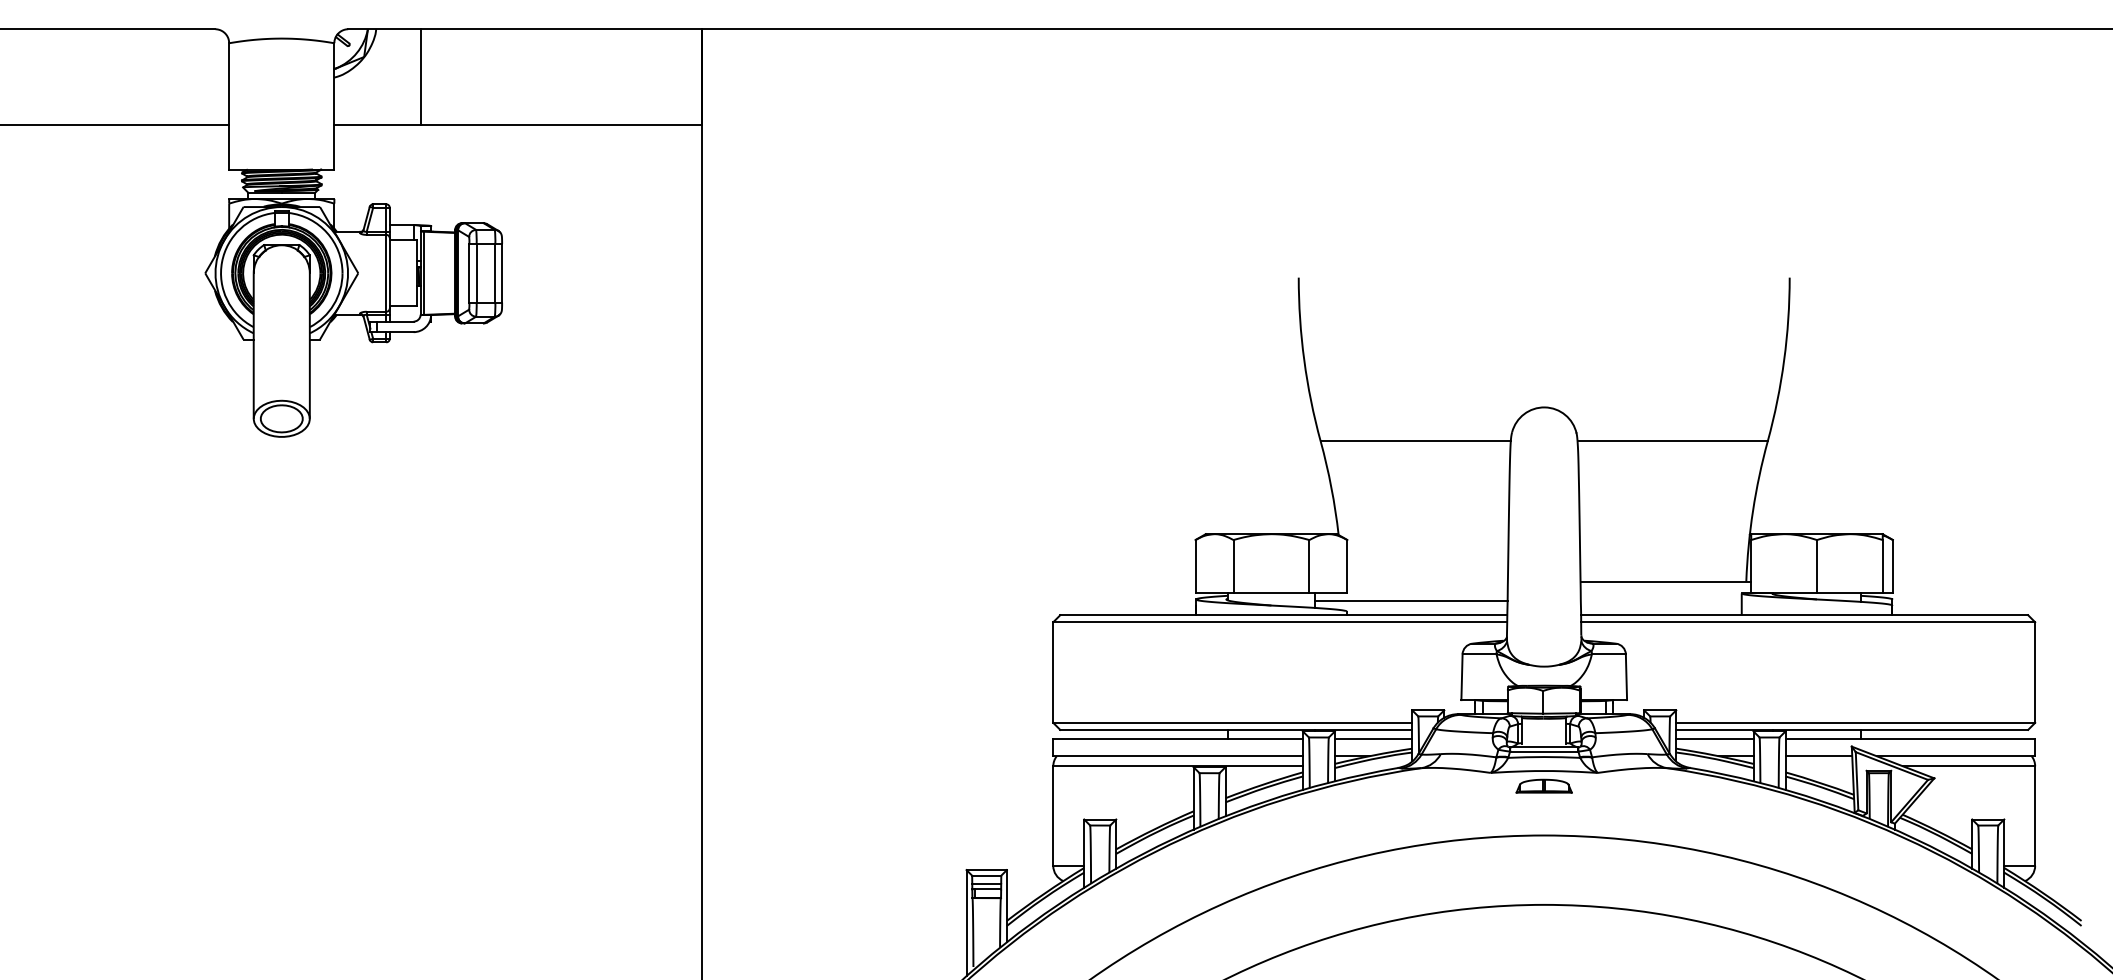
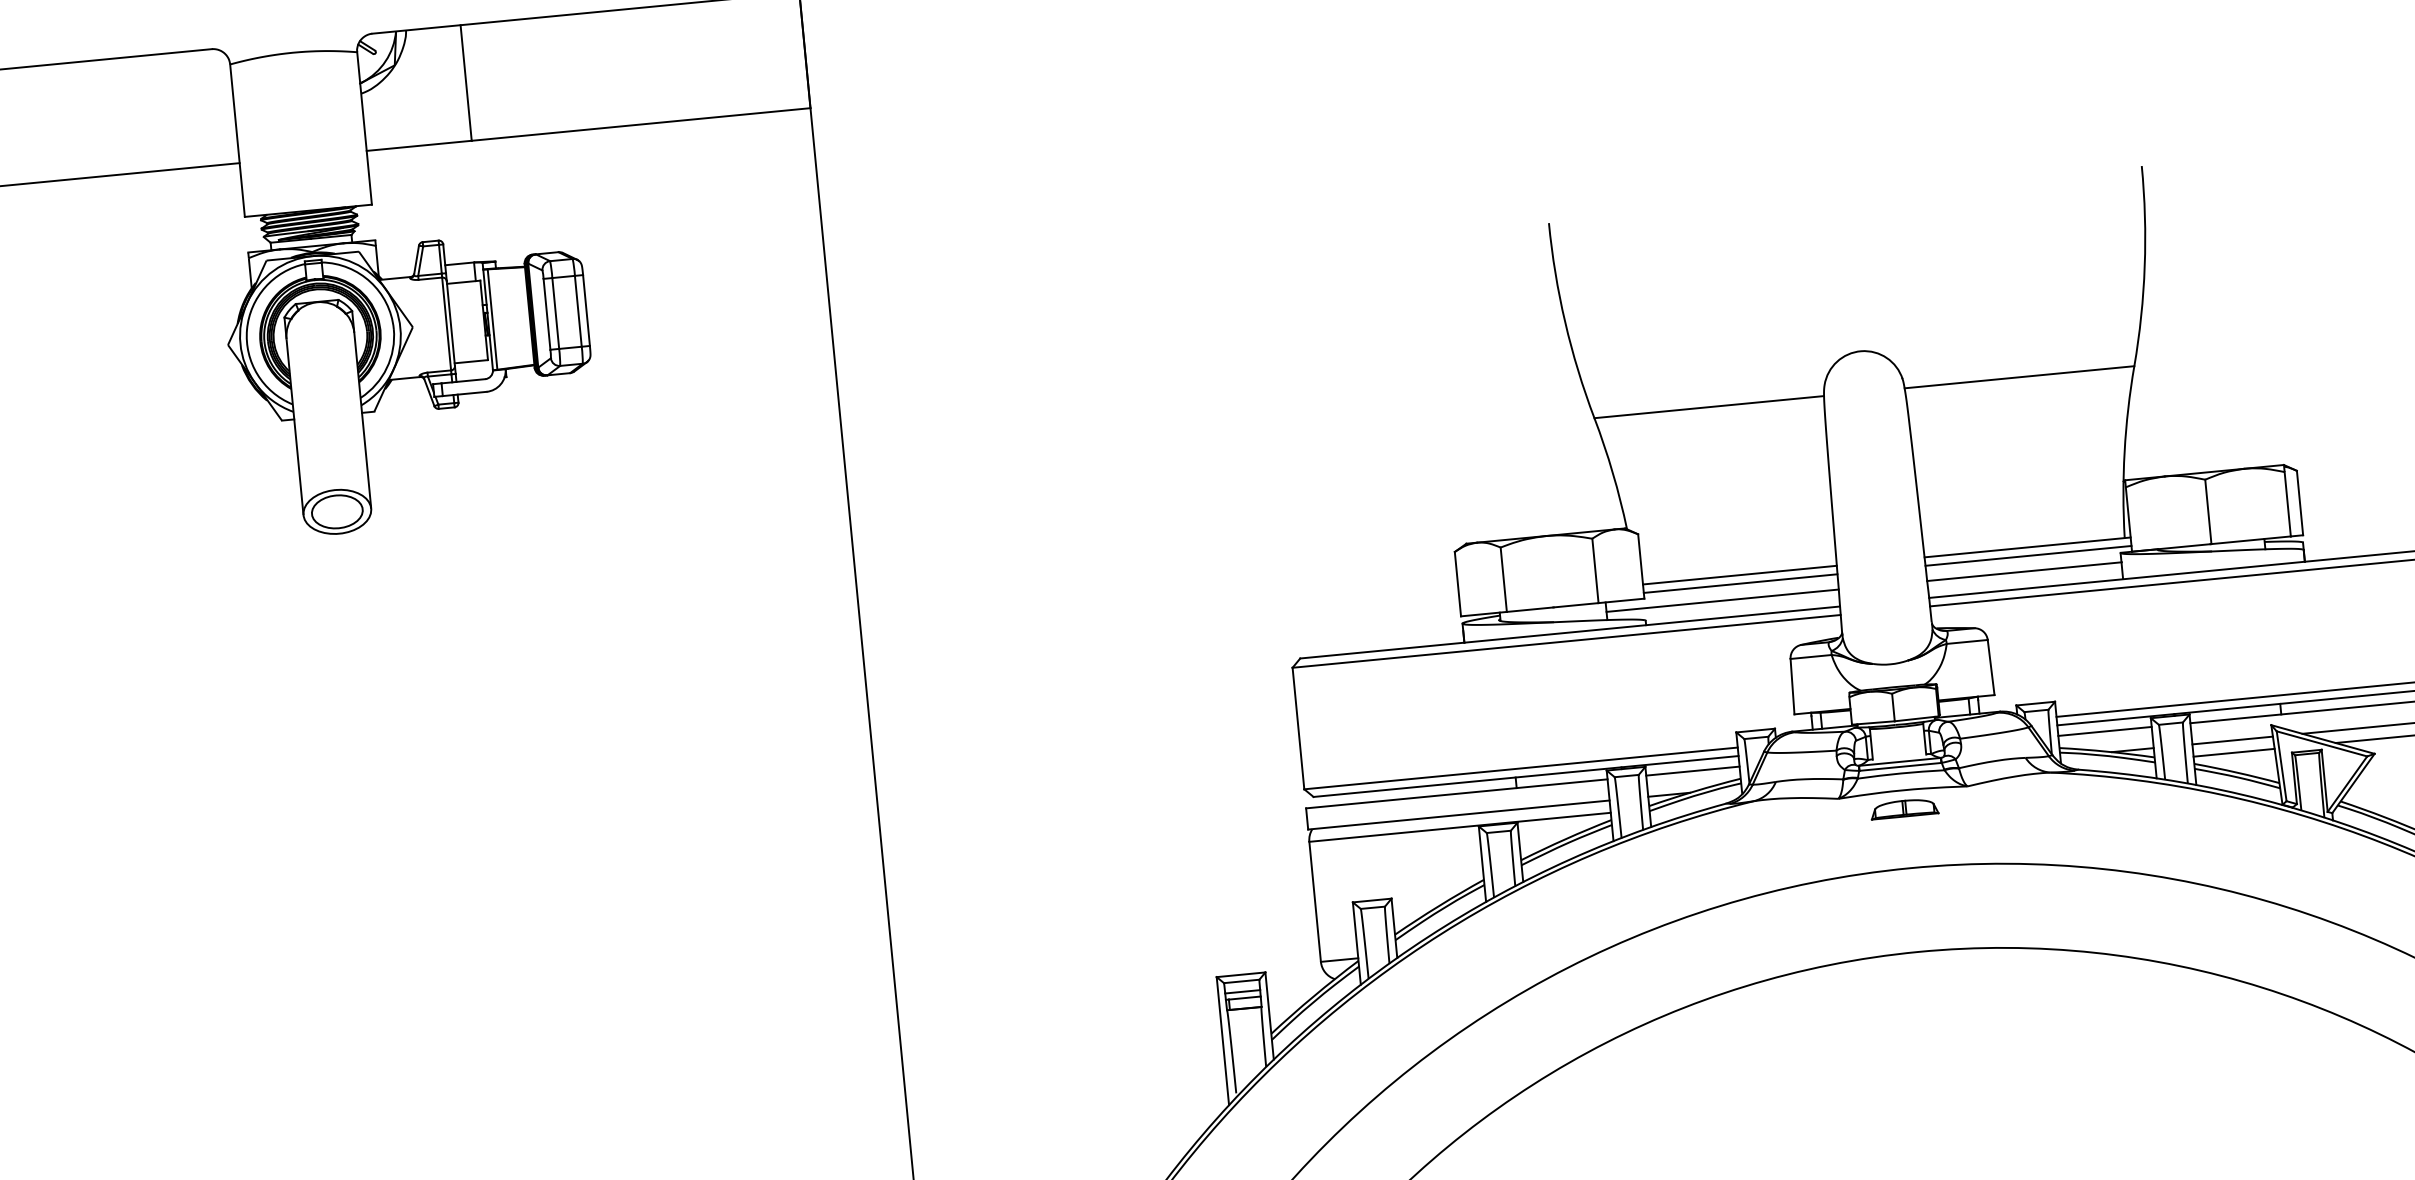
line: (1427, 581) -> (1739, 575), added
line: (1427, 588) -> (1740, 583), added
line: (1665, 588) -> (2027, 555), added
line: (1661, 601) -> (2024, 572), added
line: (1818, 766) -> (2233, 752), added

